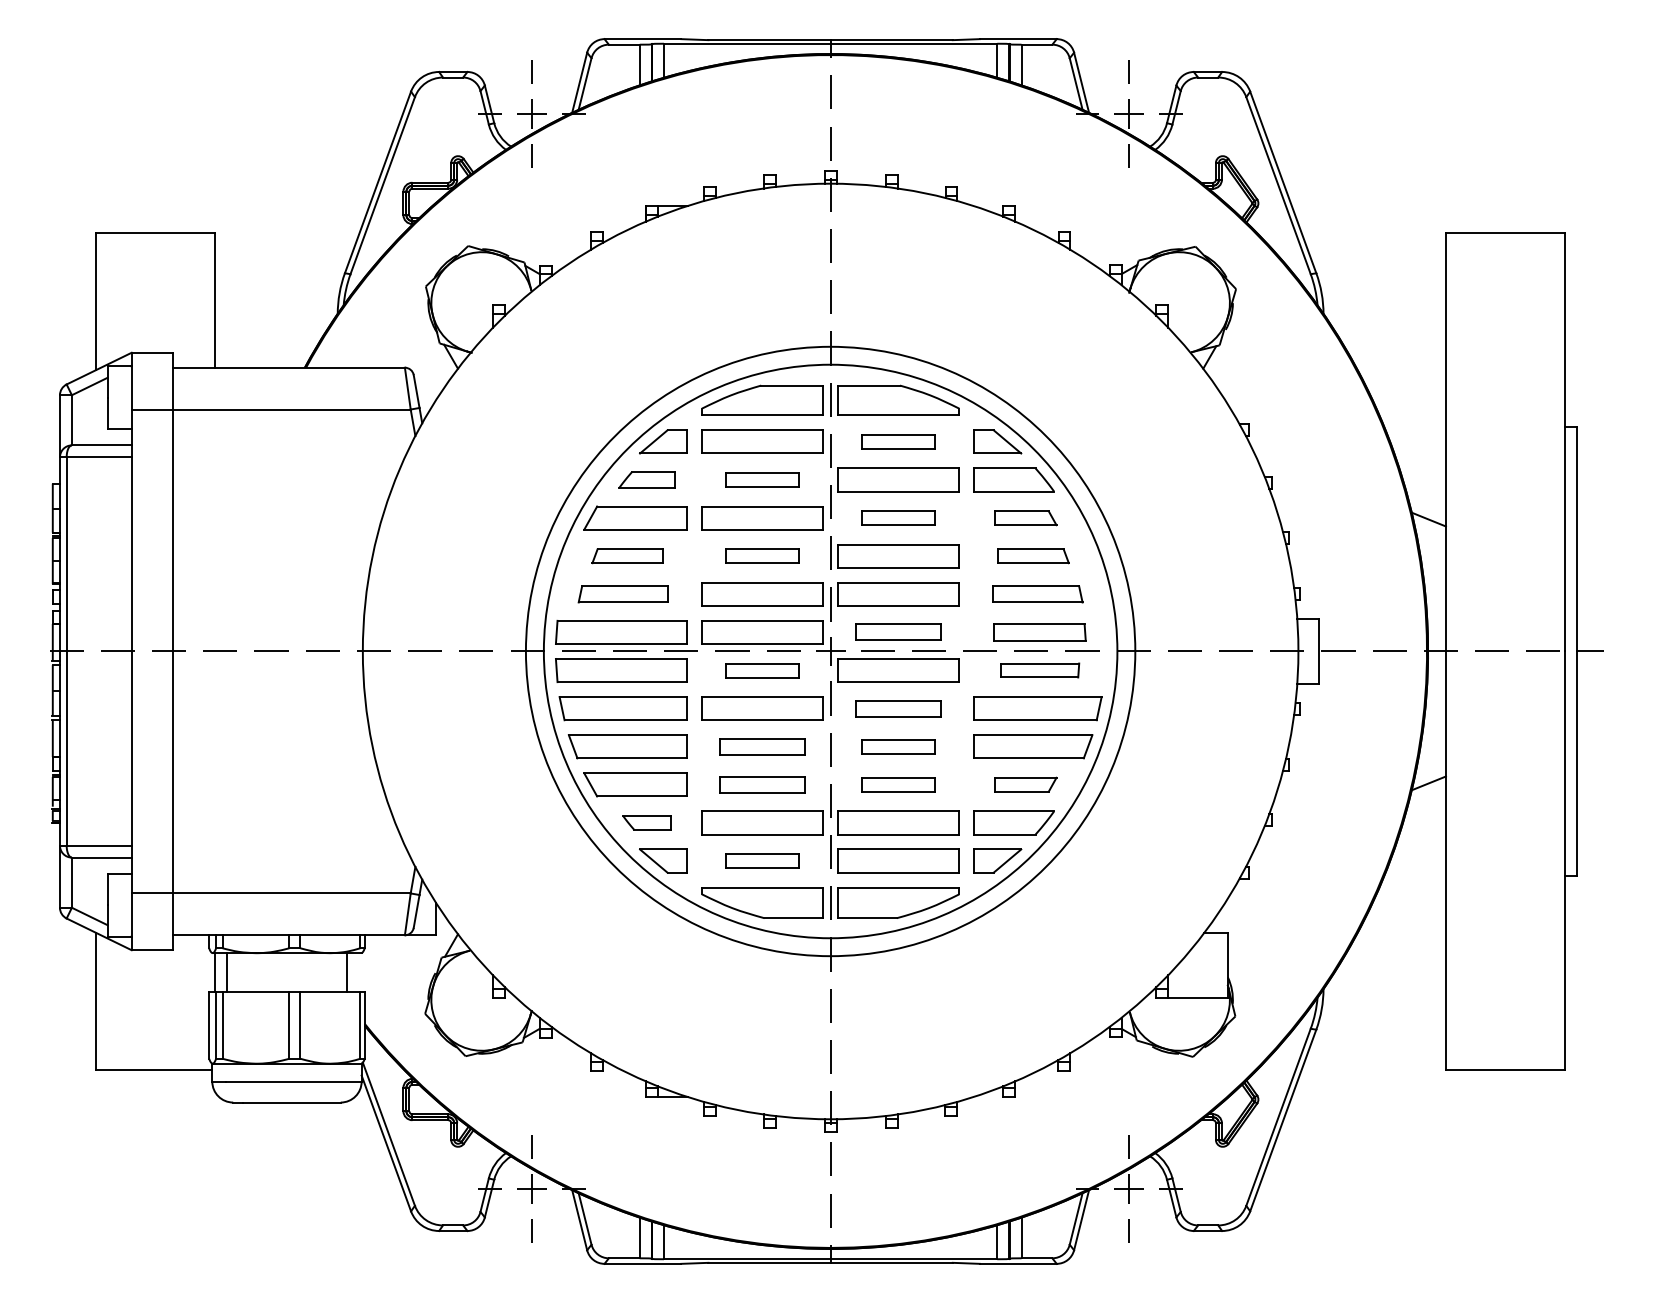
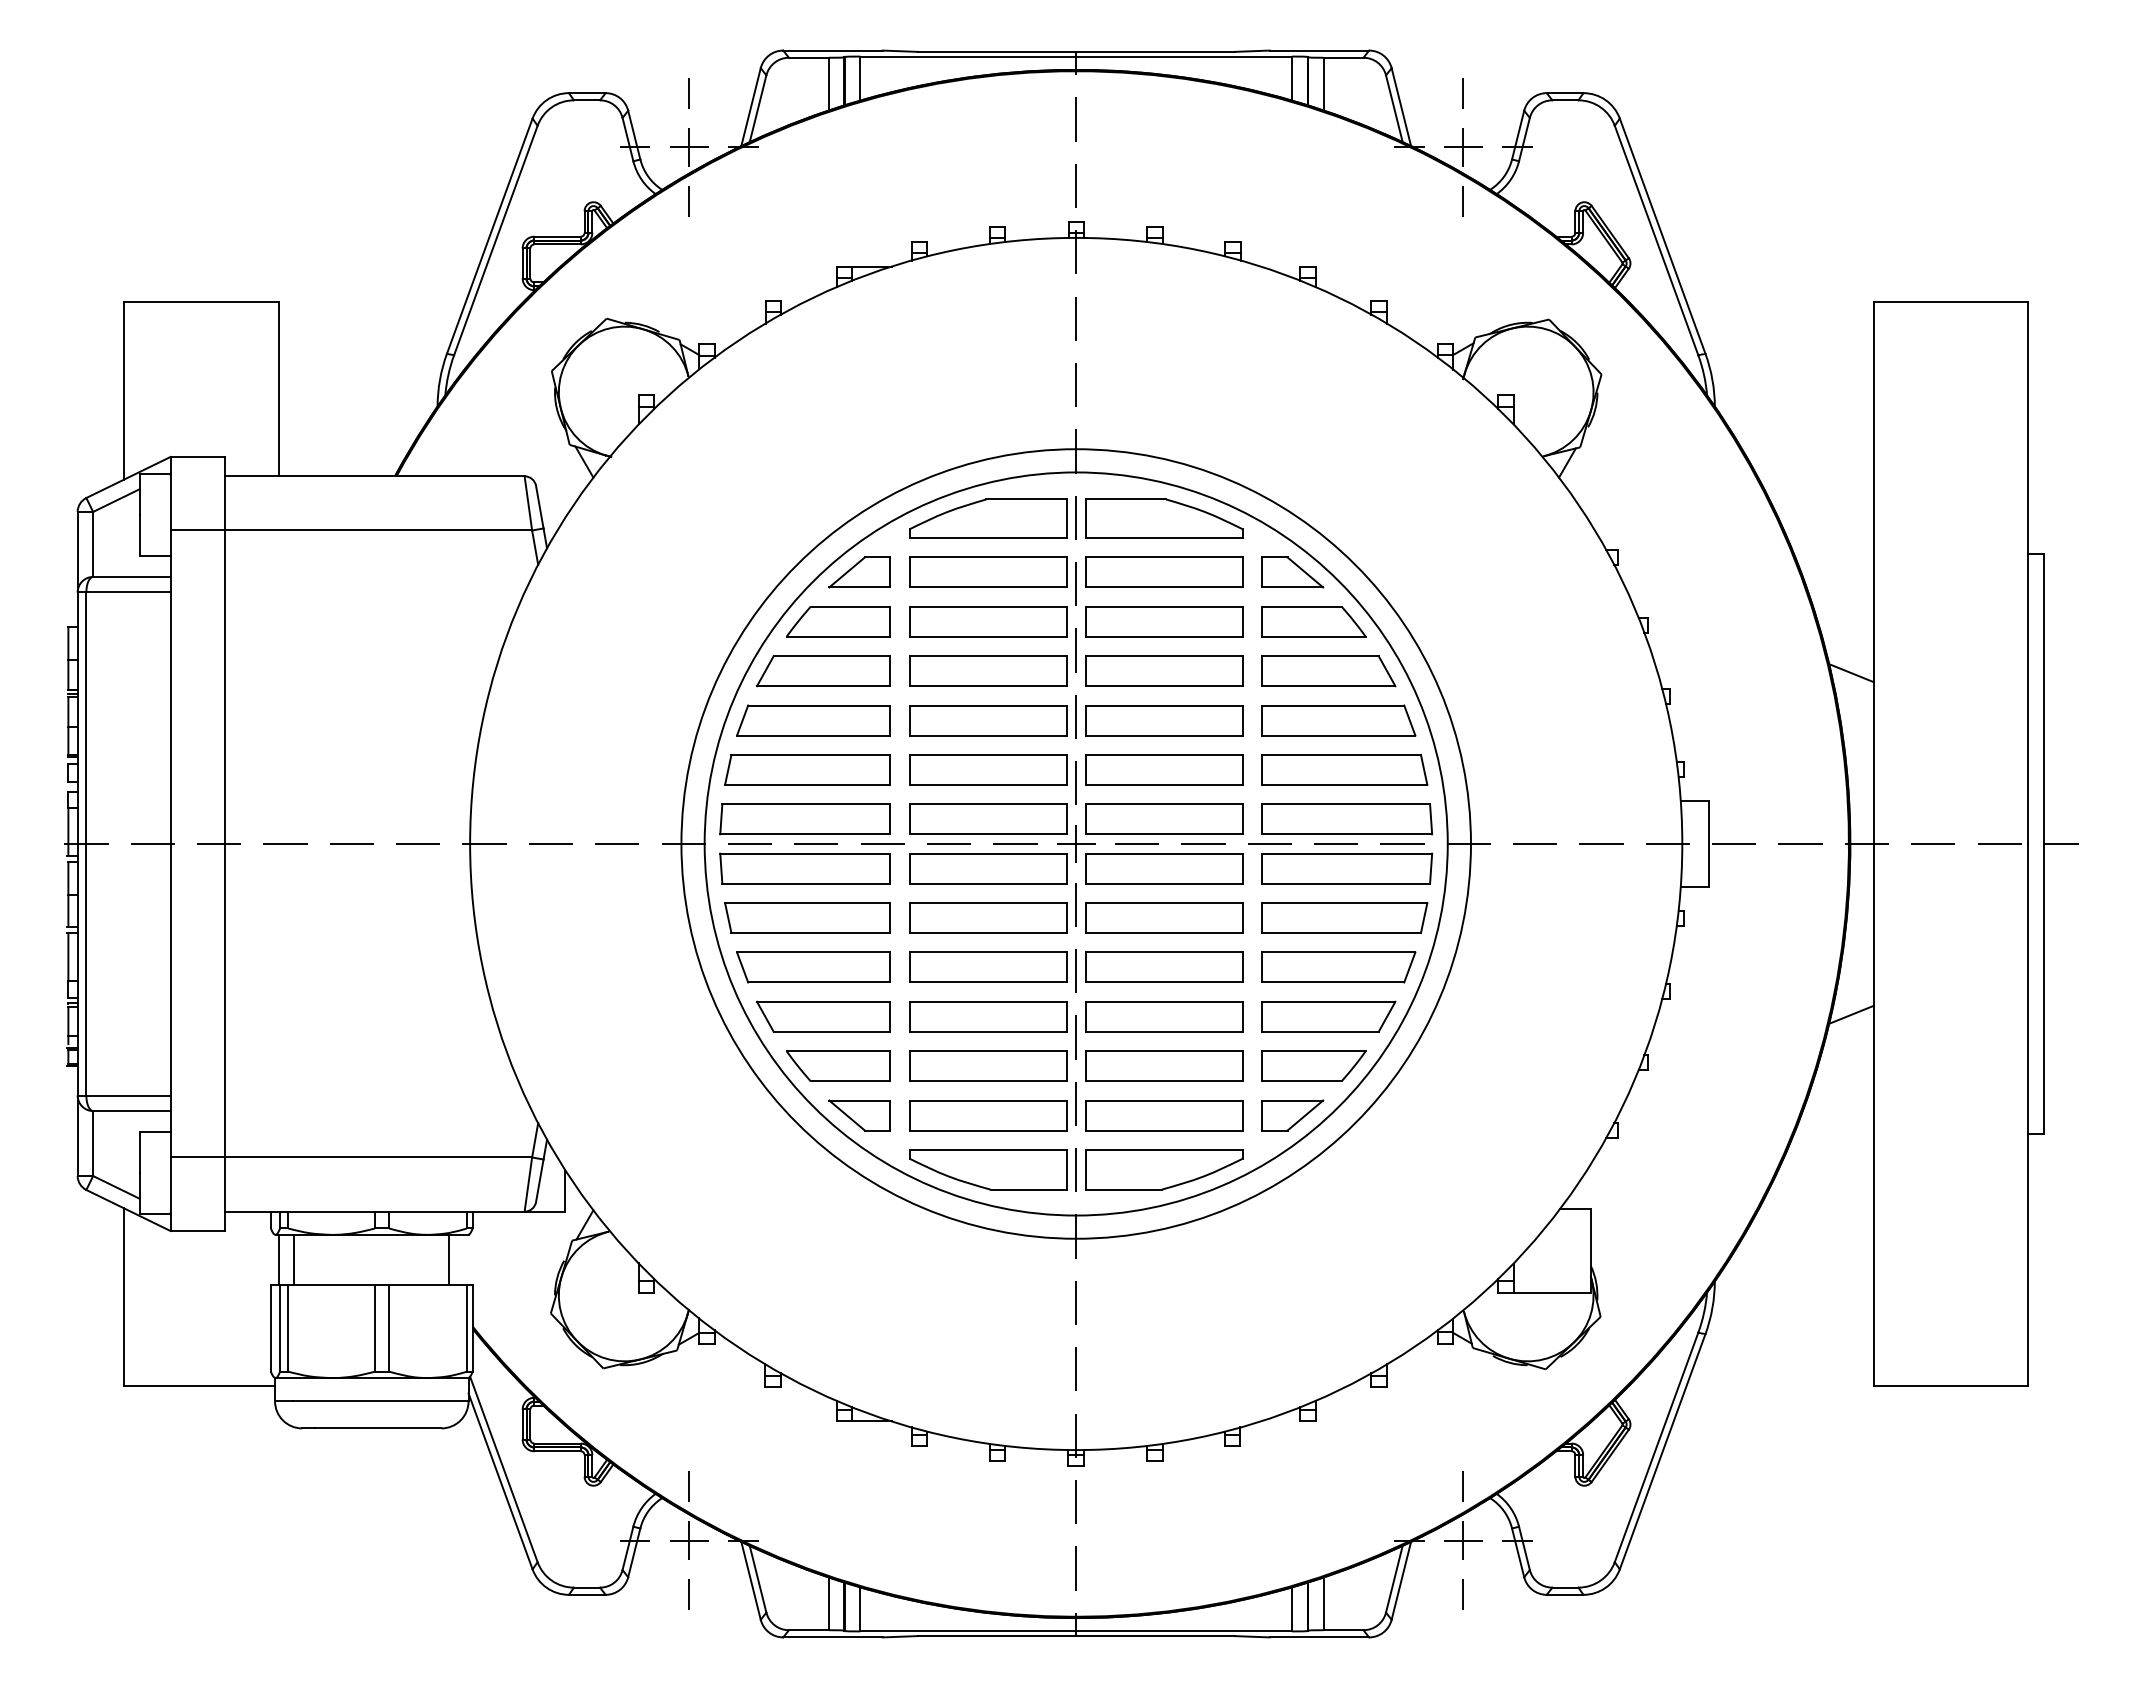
part: (898, 441) -> (1164, 571), size x1.67
part: (647, 479) -> (838, 621), size x1.43
part: (762, 479) -> (988, 621), size x1.67
part: (898, 517) -> (1164, 670), size x1.67
part: (1025, 518) -> (1328, 671), size x1.67
part: (627, 556) -> (813, 720), size x1.67
part: (762, 556) -> (988, 720), size x1.67
part: (1033, 556) -> (1338, 720), size x1.67
part: (623, 594) -> (807, 769), size x1.43
part: (1037, 594) -> (1344, 769), size x1.43
part: (898, 631) -> (1164, 818), size x1.43
part: (1040, 632) -> (1347, 819), size x1.43
part: (762, 670) -> (988, 868), size x1.67
part: (1040, 670) -> (1347, 868), size x1.67
part: (898, 708) -> (1164, 917), size x1.43
part: (762, 746) -> (988, 966), size x1.43
part: (898, 746) -> (1164, 966), size x1.67
part: (762, 784) -> (988, 1016), size x1.43
part: (898, 784) -> (1164, 1016), size x1.67
part: (1025, 784) -> (1328, 1016), size x1.67
part: (647, 822) -> (838, 1065), size x1.67
part: (762, 861) -> (988, 1115), size x1.67

